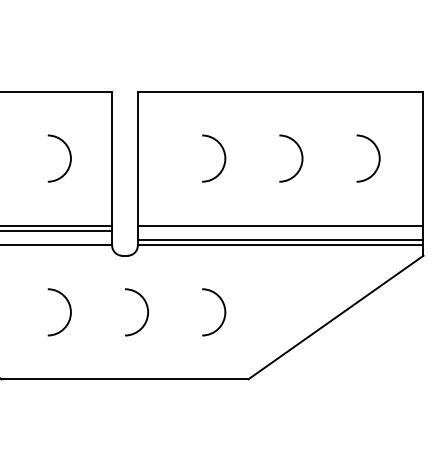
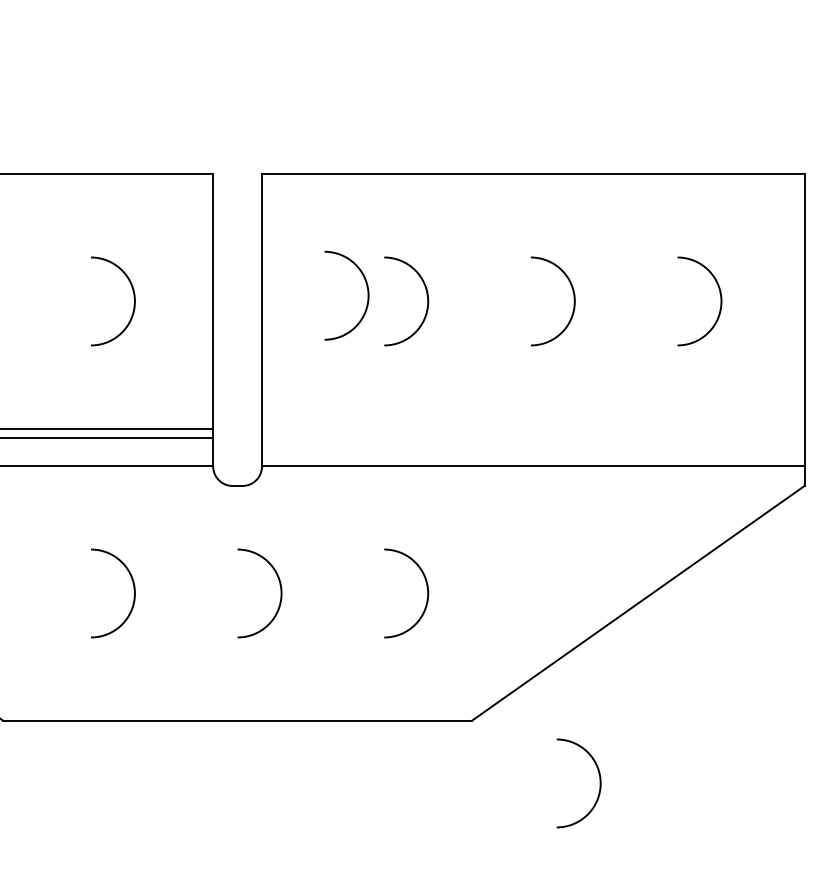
arc: (192, 152) -> (365, 289), added
line: (280, 225) -> (532, 428), removed
line: (280, 240) -> (532, 456), removed
arc: (314, 408) -> (597, 776), added

